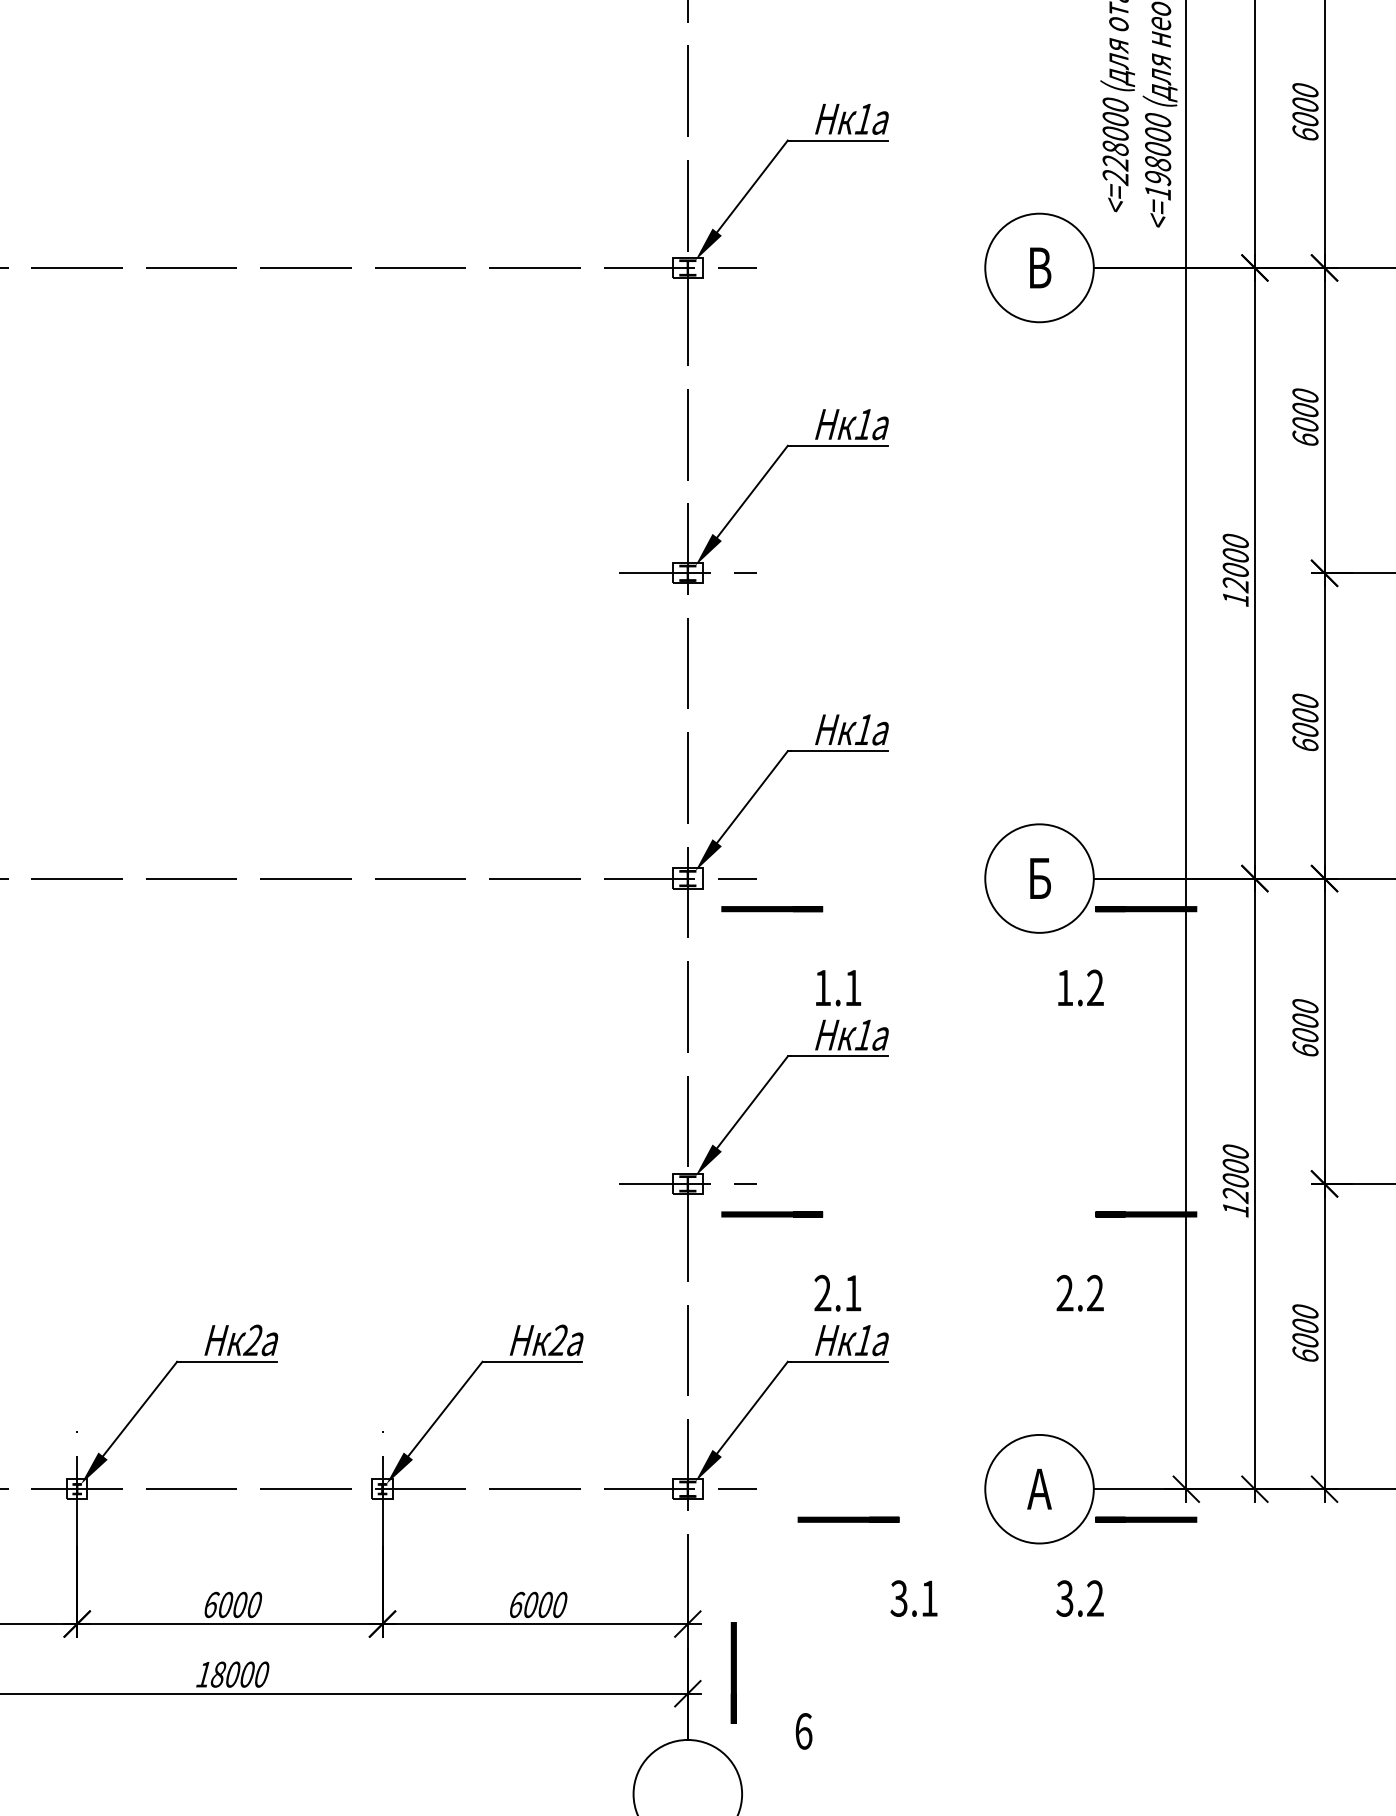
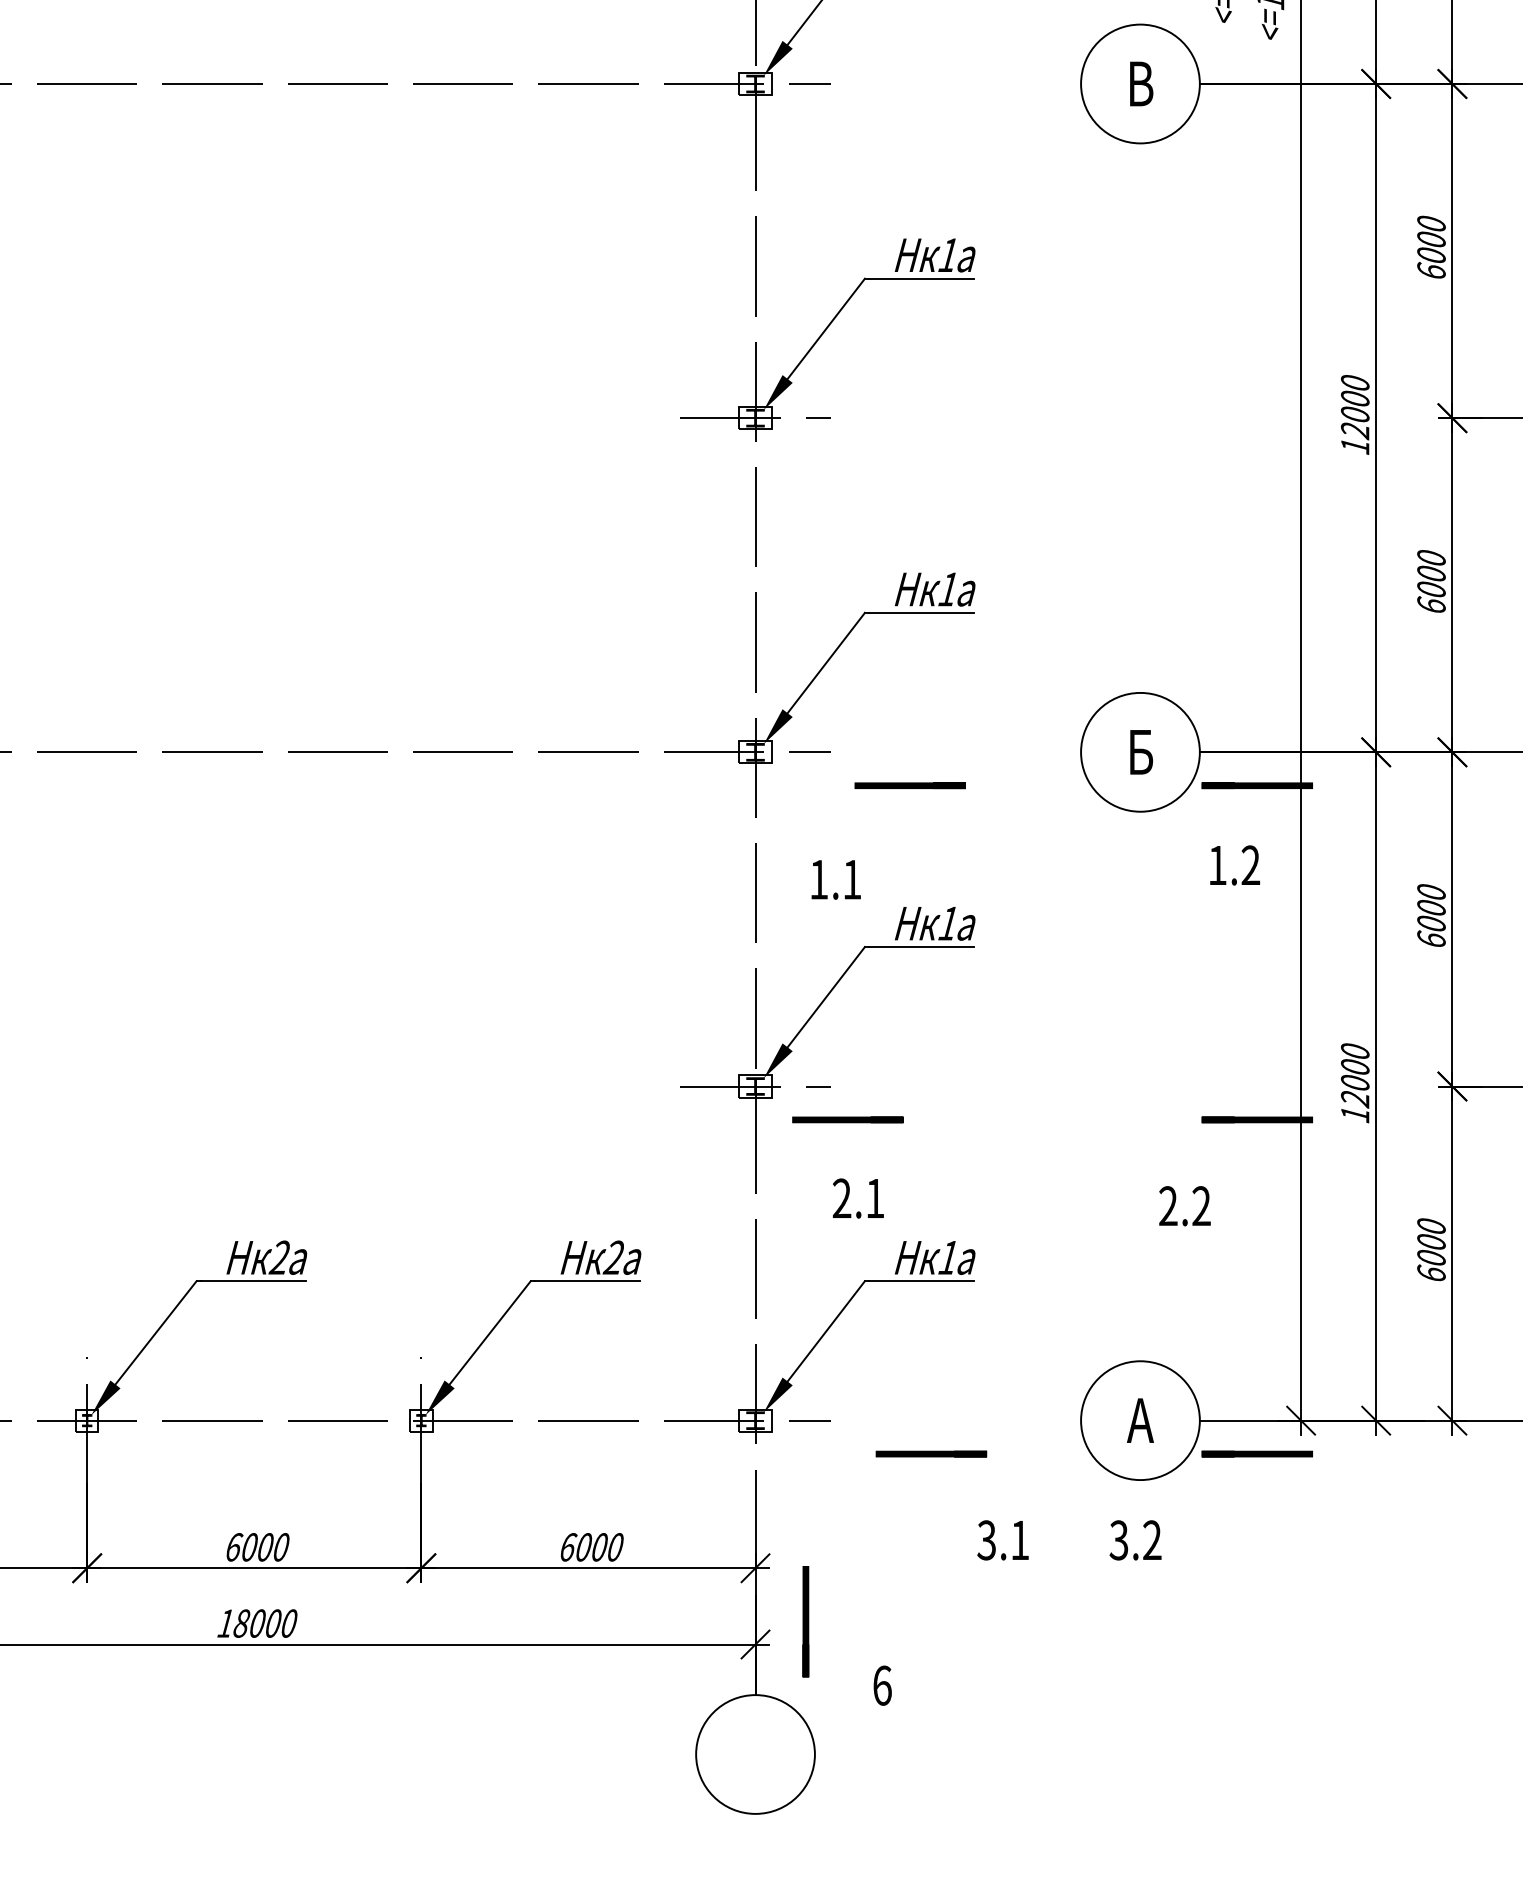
line: (772, 909) -> (910, 786), moved
text: (1080, 987) -> (1234, 864), moved
text: (838, 988) -> (836, 880), moved
text: (837, 1293) -> (858, 1198), moved
text: (1079, 1598) -> (1134, 1540), moved

